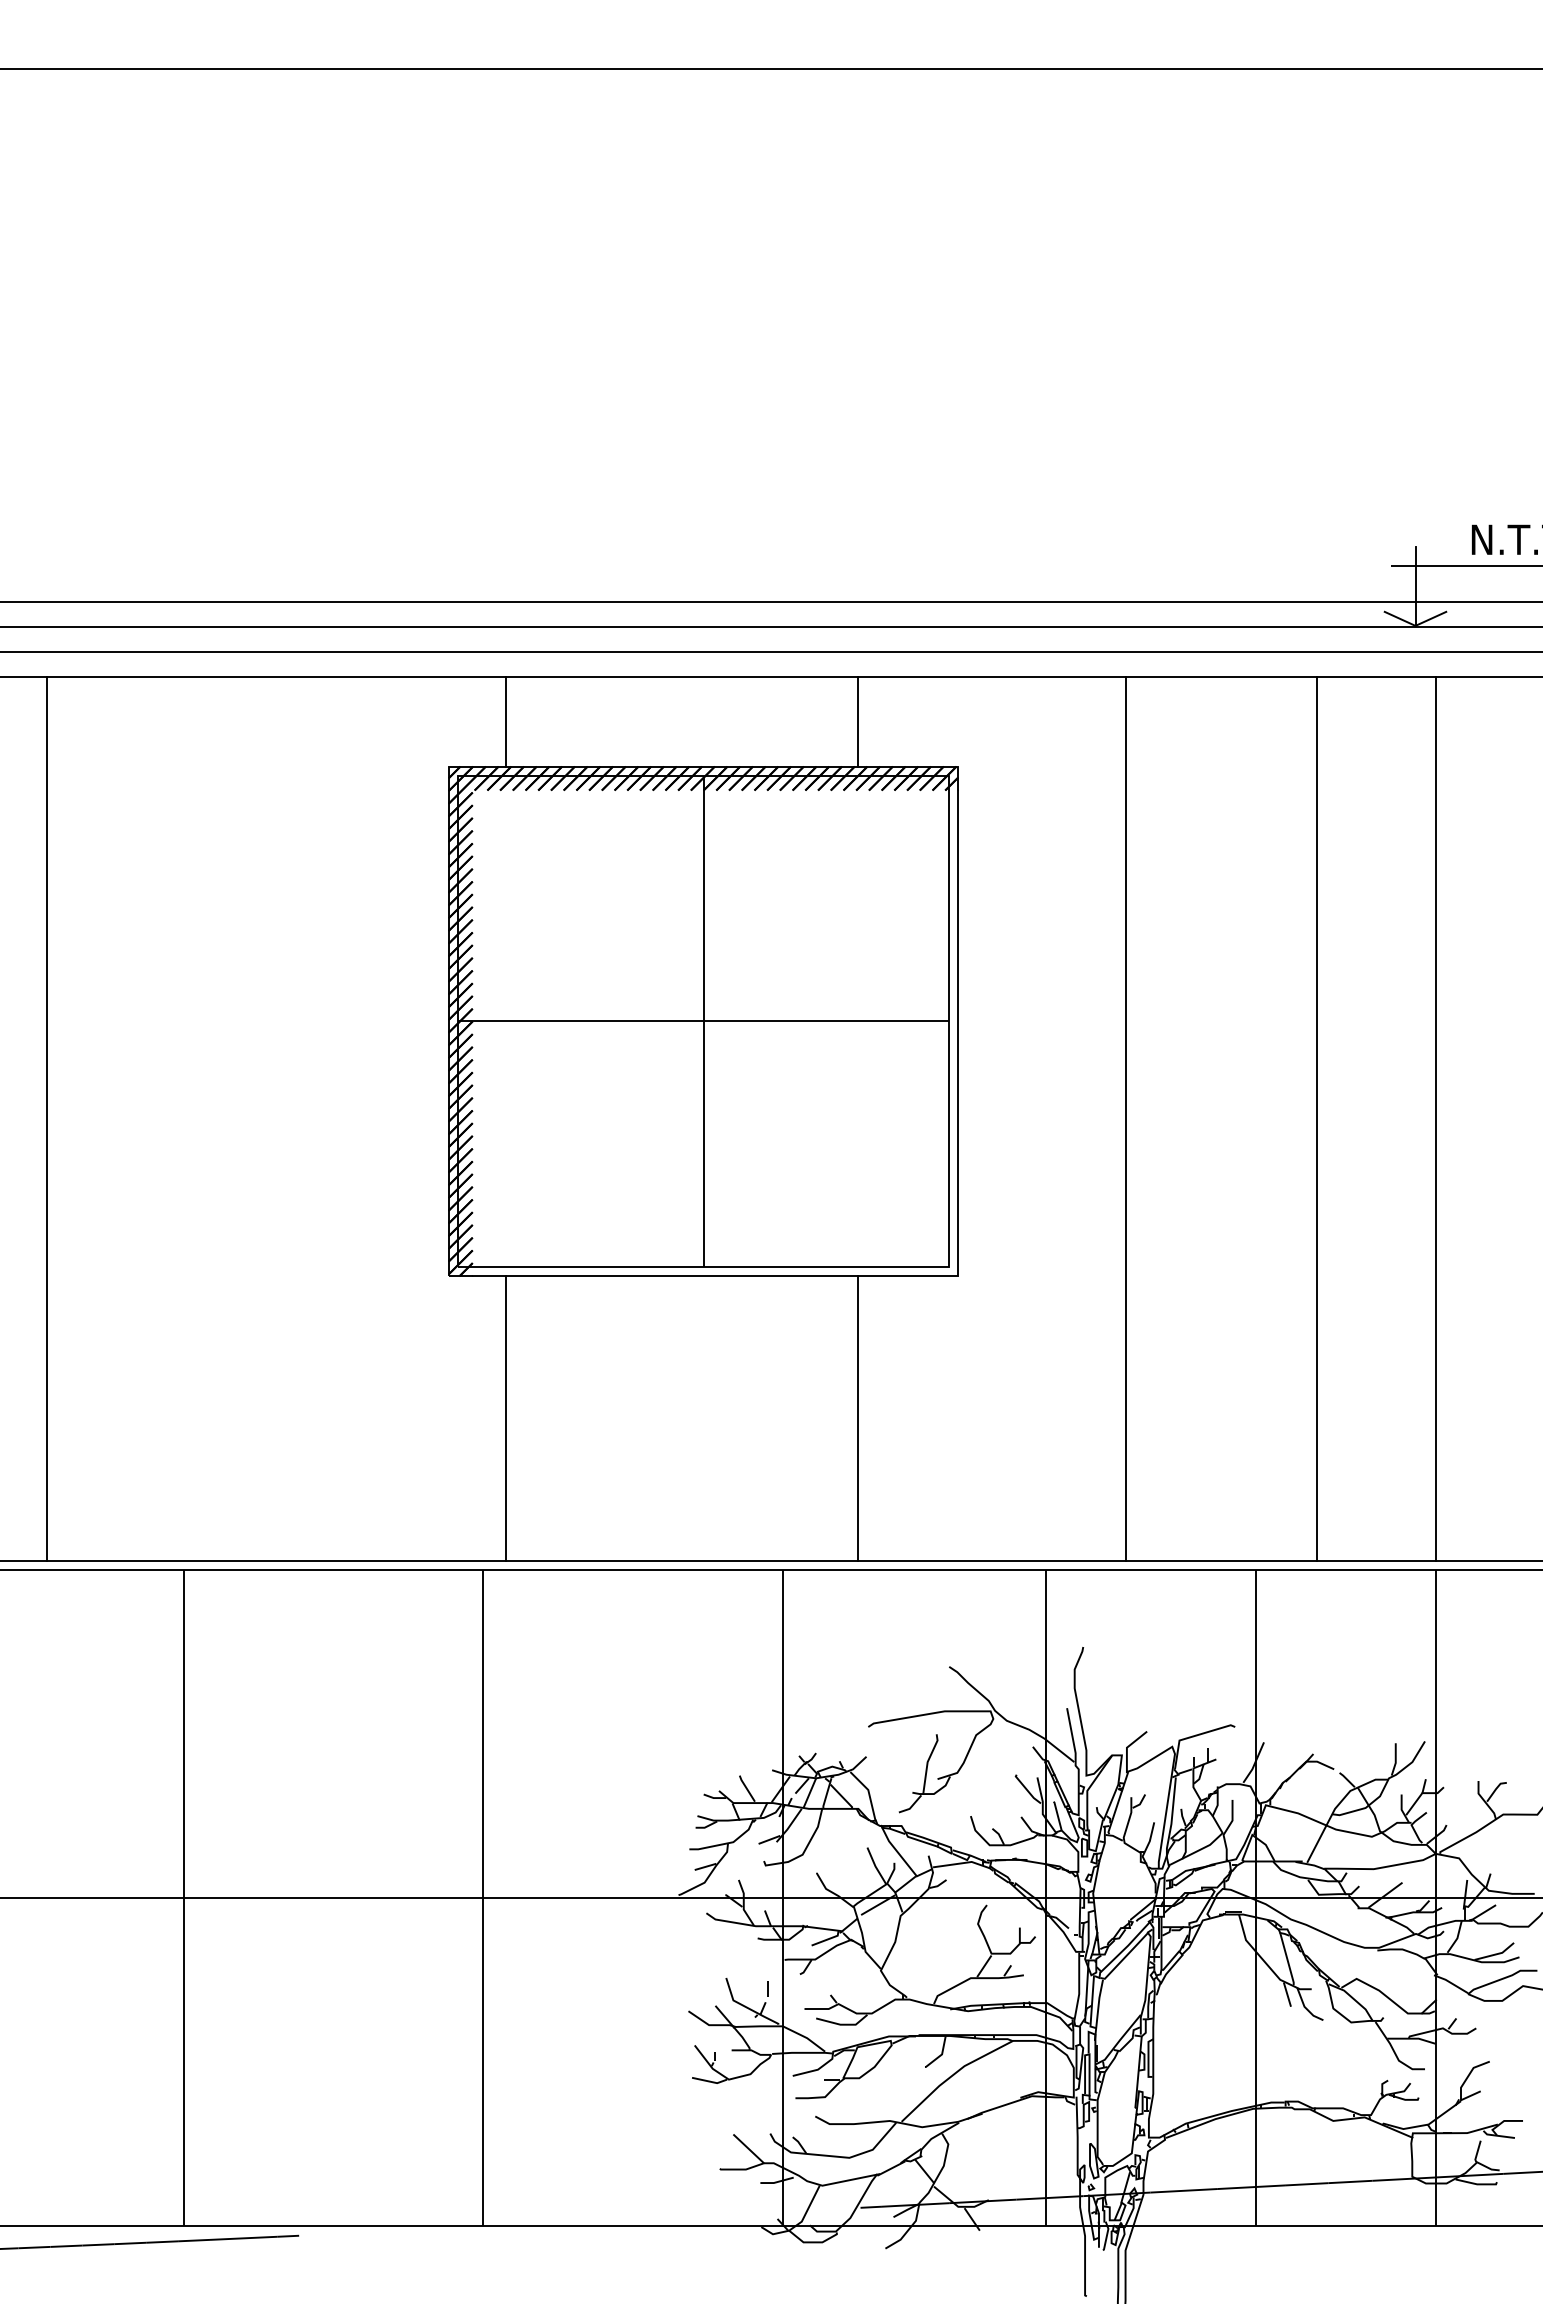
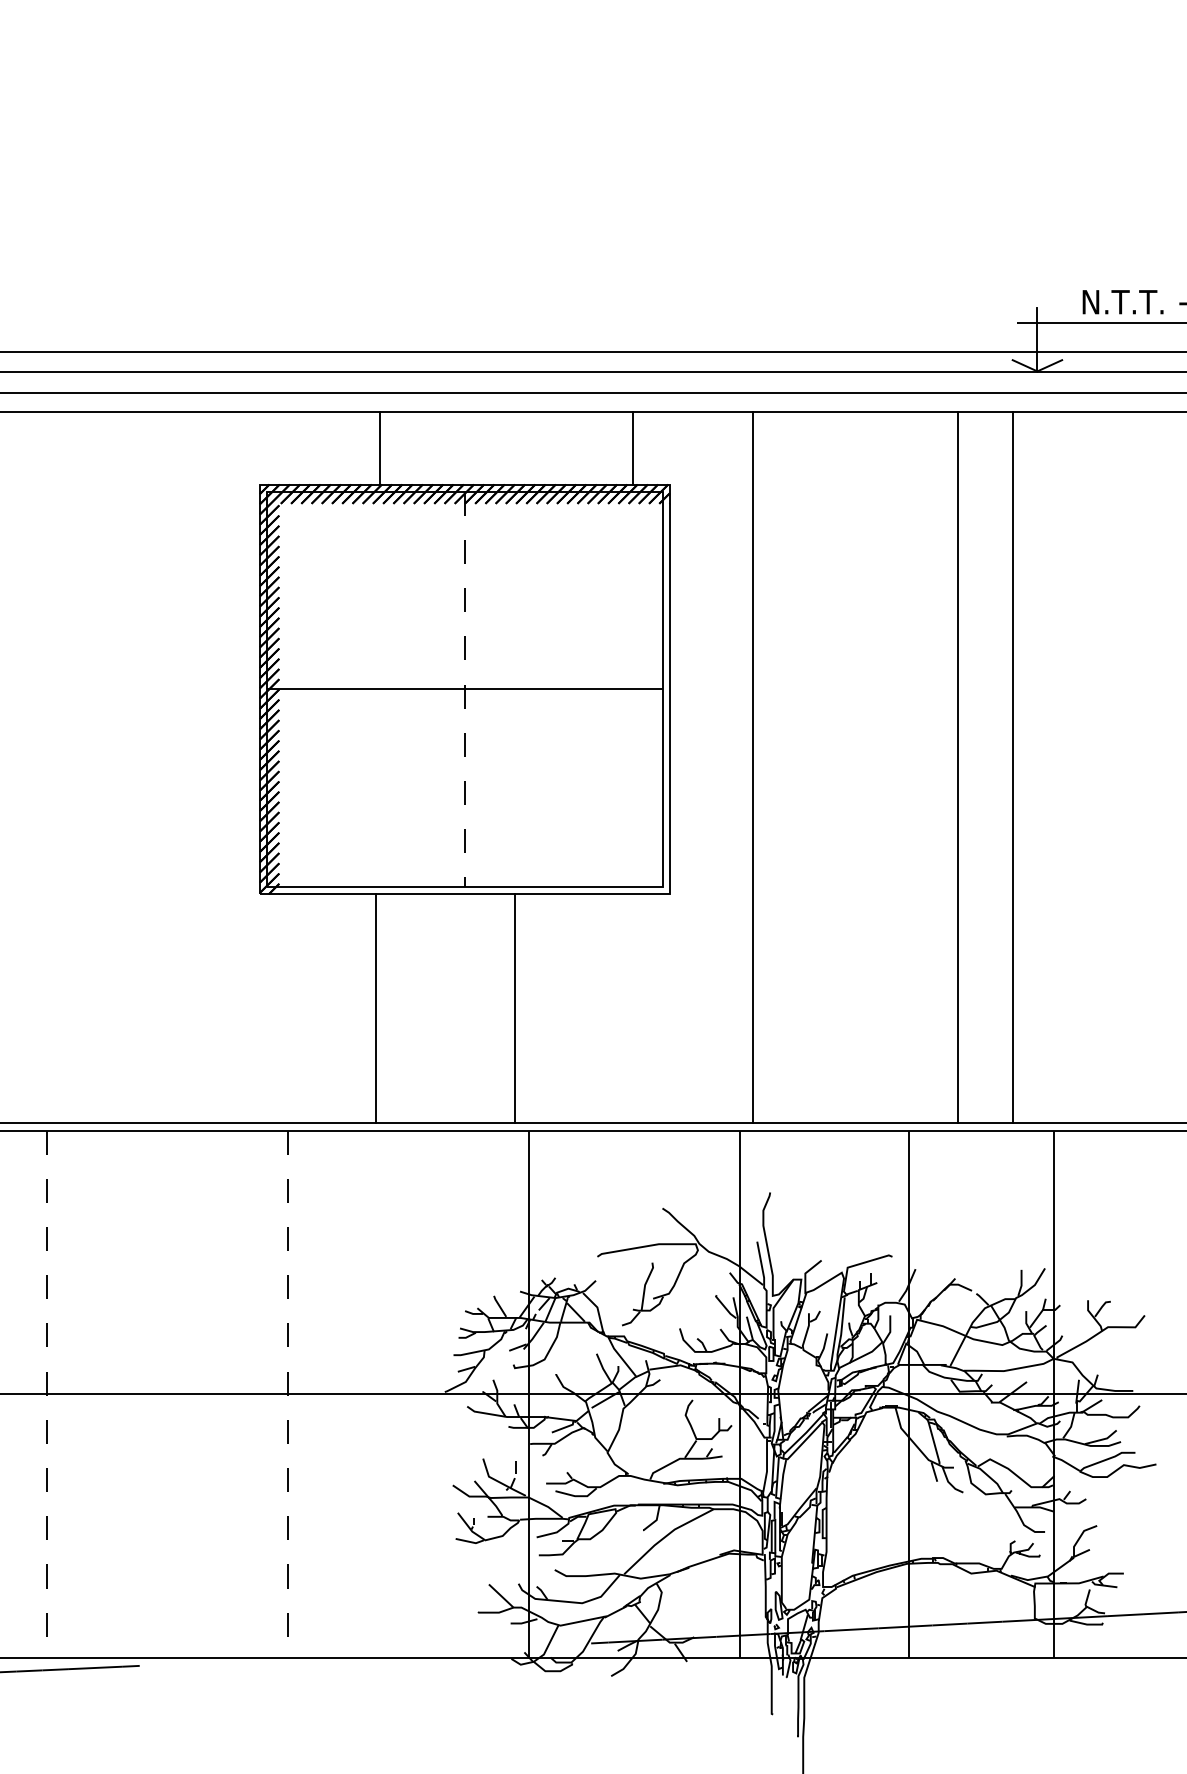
line: (506, 721) -> (380, 448), moved
line: (858, 721) -> (633, 448), moved
line: (703, 1021) -> (464, 689), solid -> dashed
line: (1125, 1118) -> (752, 767), moved
line: (1436, 1118) -> (1013, 767), moved
line: (506, 1418) -> (376, 1008), moved
line: (858, 1418) -> (515, 1008), moved
line: (183, 1898) -> (46, 1394), solid -> dashed
line: (483, 1898) -> (287, 1394), solid -> dashed

